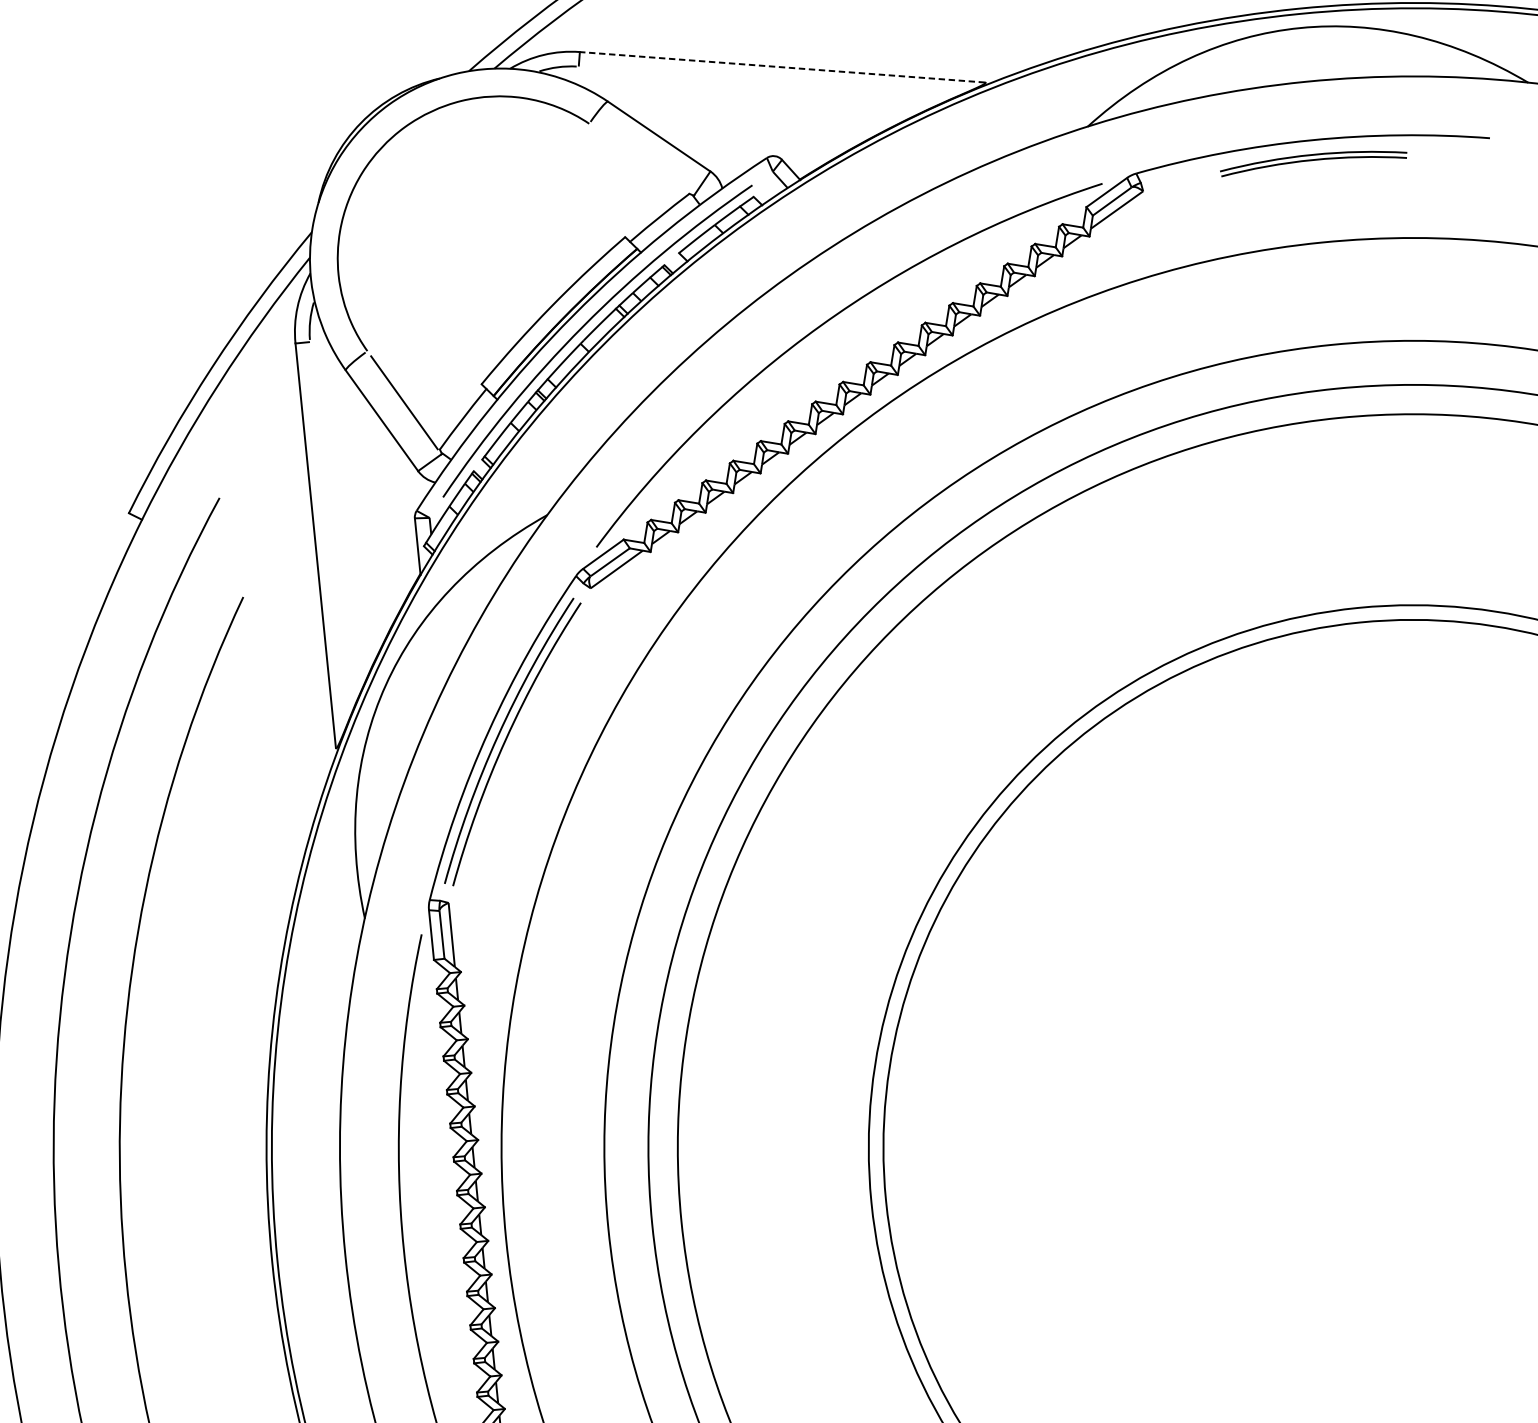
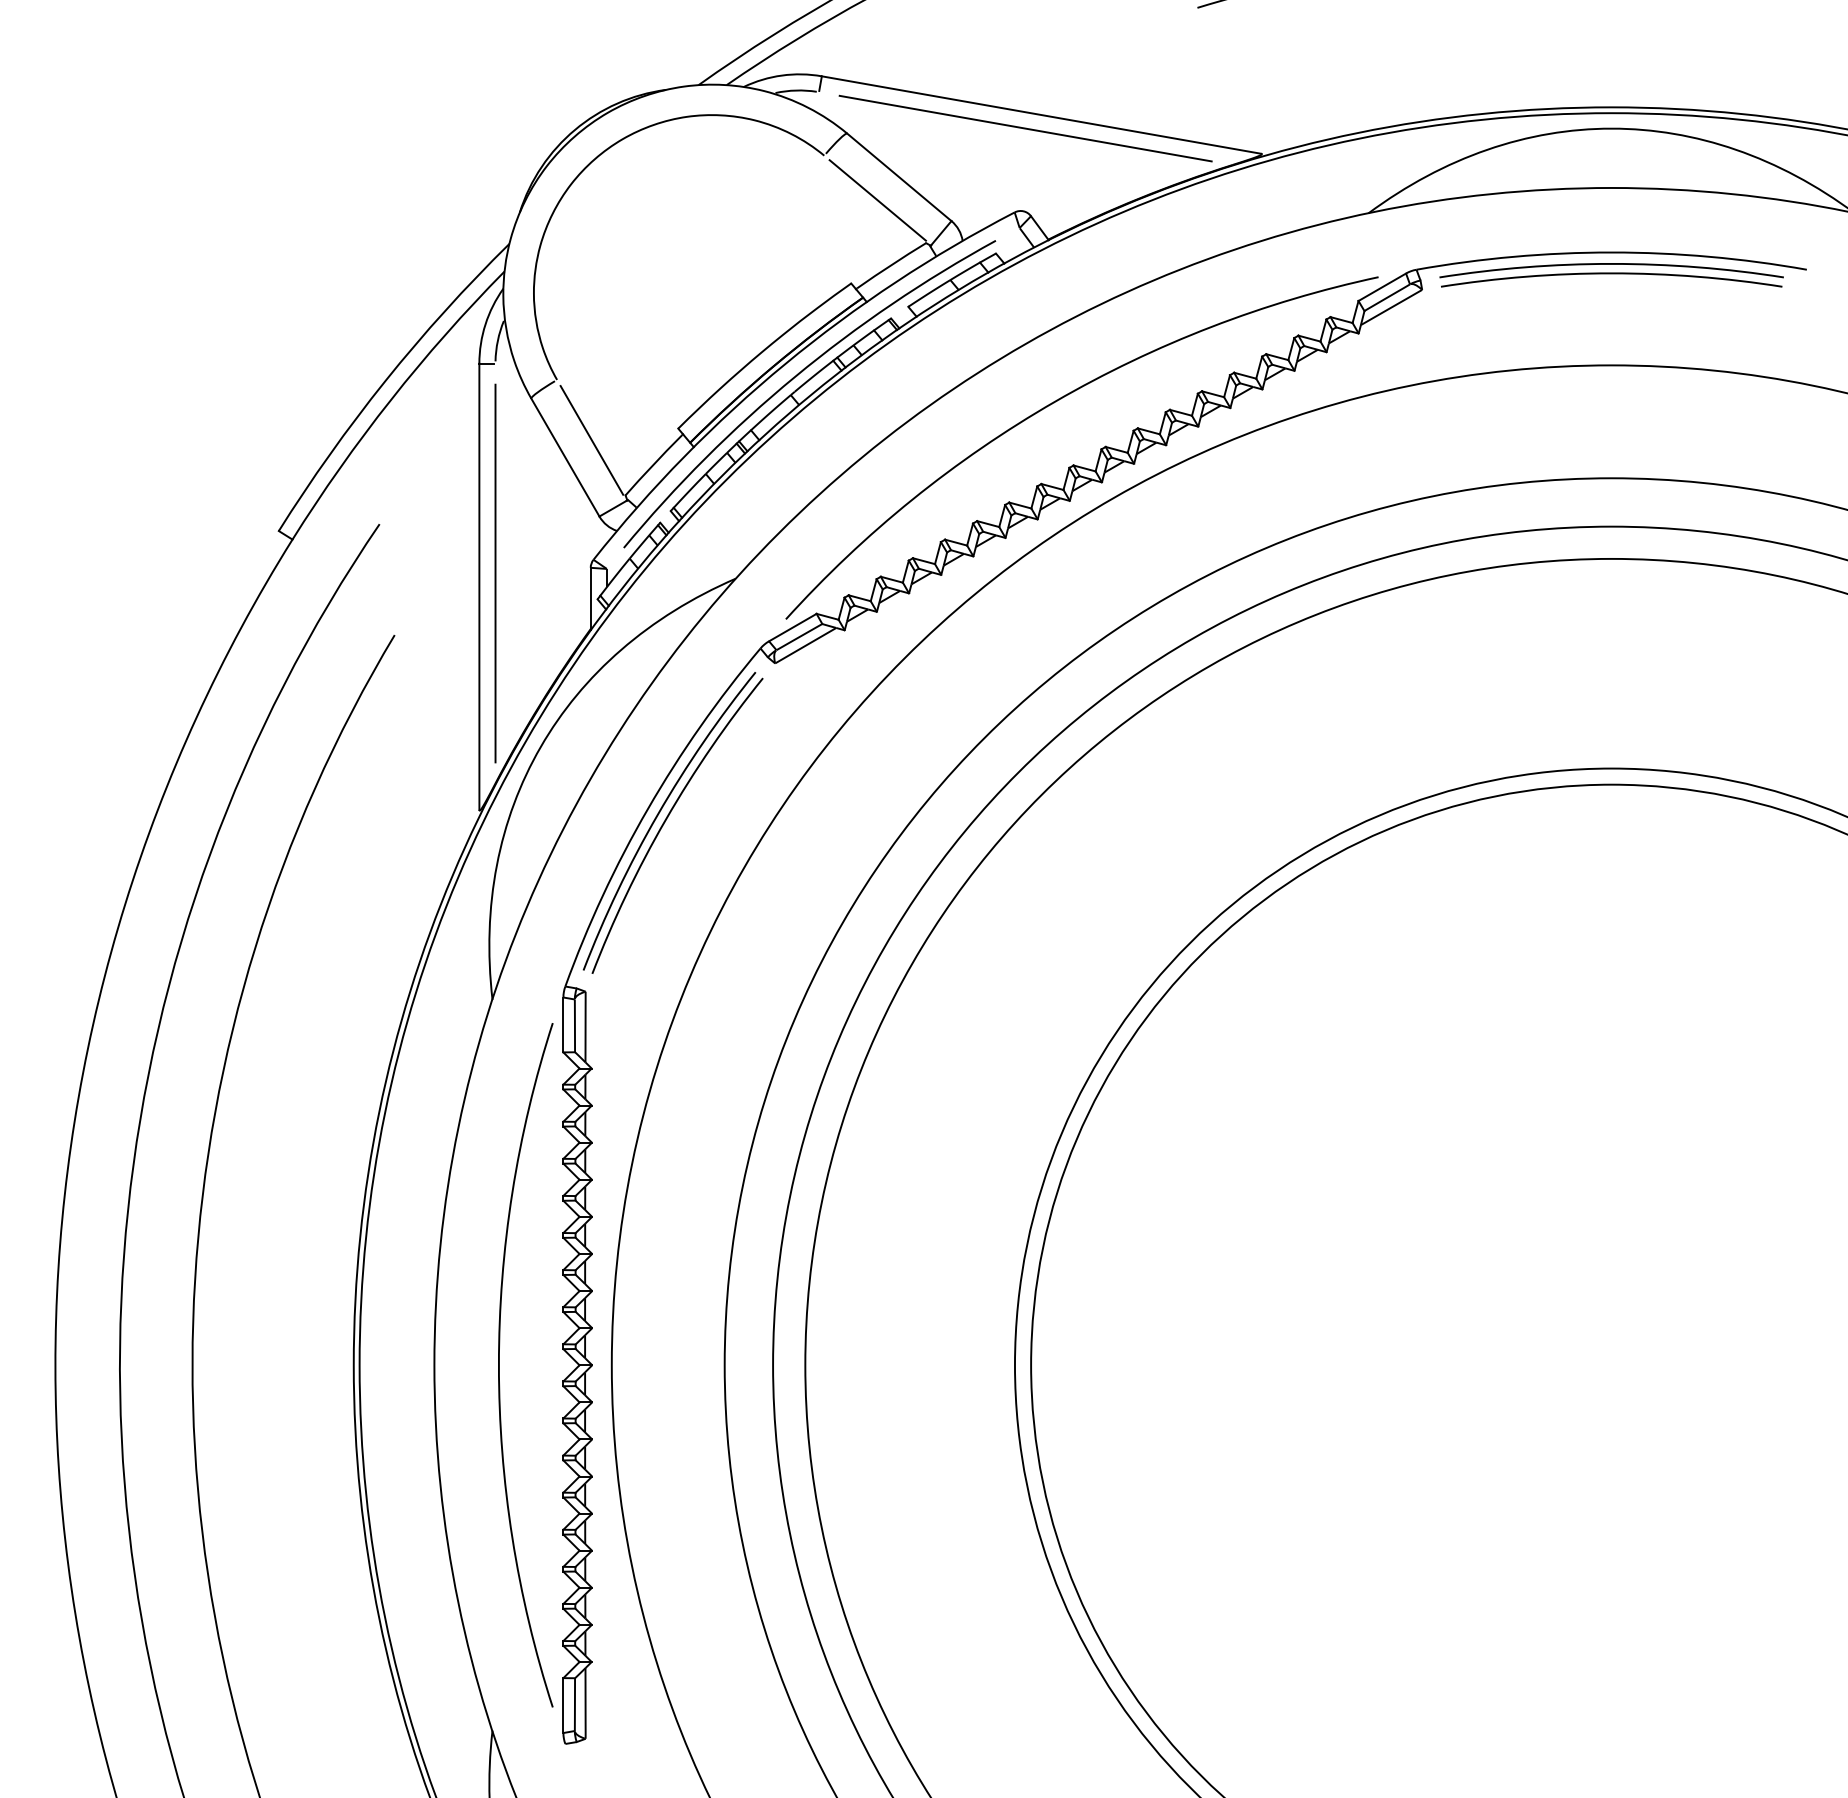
line: (782, 66) -> (1041, 114), dashed -> solid
line: (769, 80) -> (1025, 128), added
line: (641, 159) -> (877, 200), added
part: (1313, 161) -> (1611, 275), size x1.67
line: (329, 532) -> (495, 573), added

